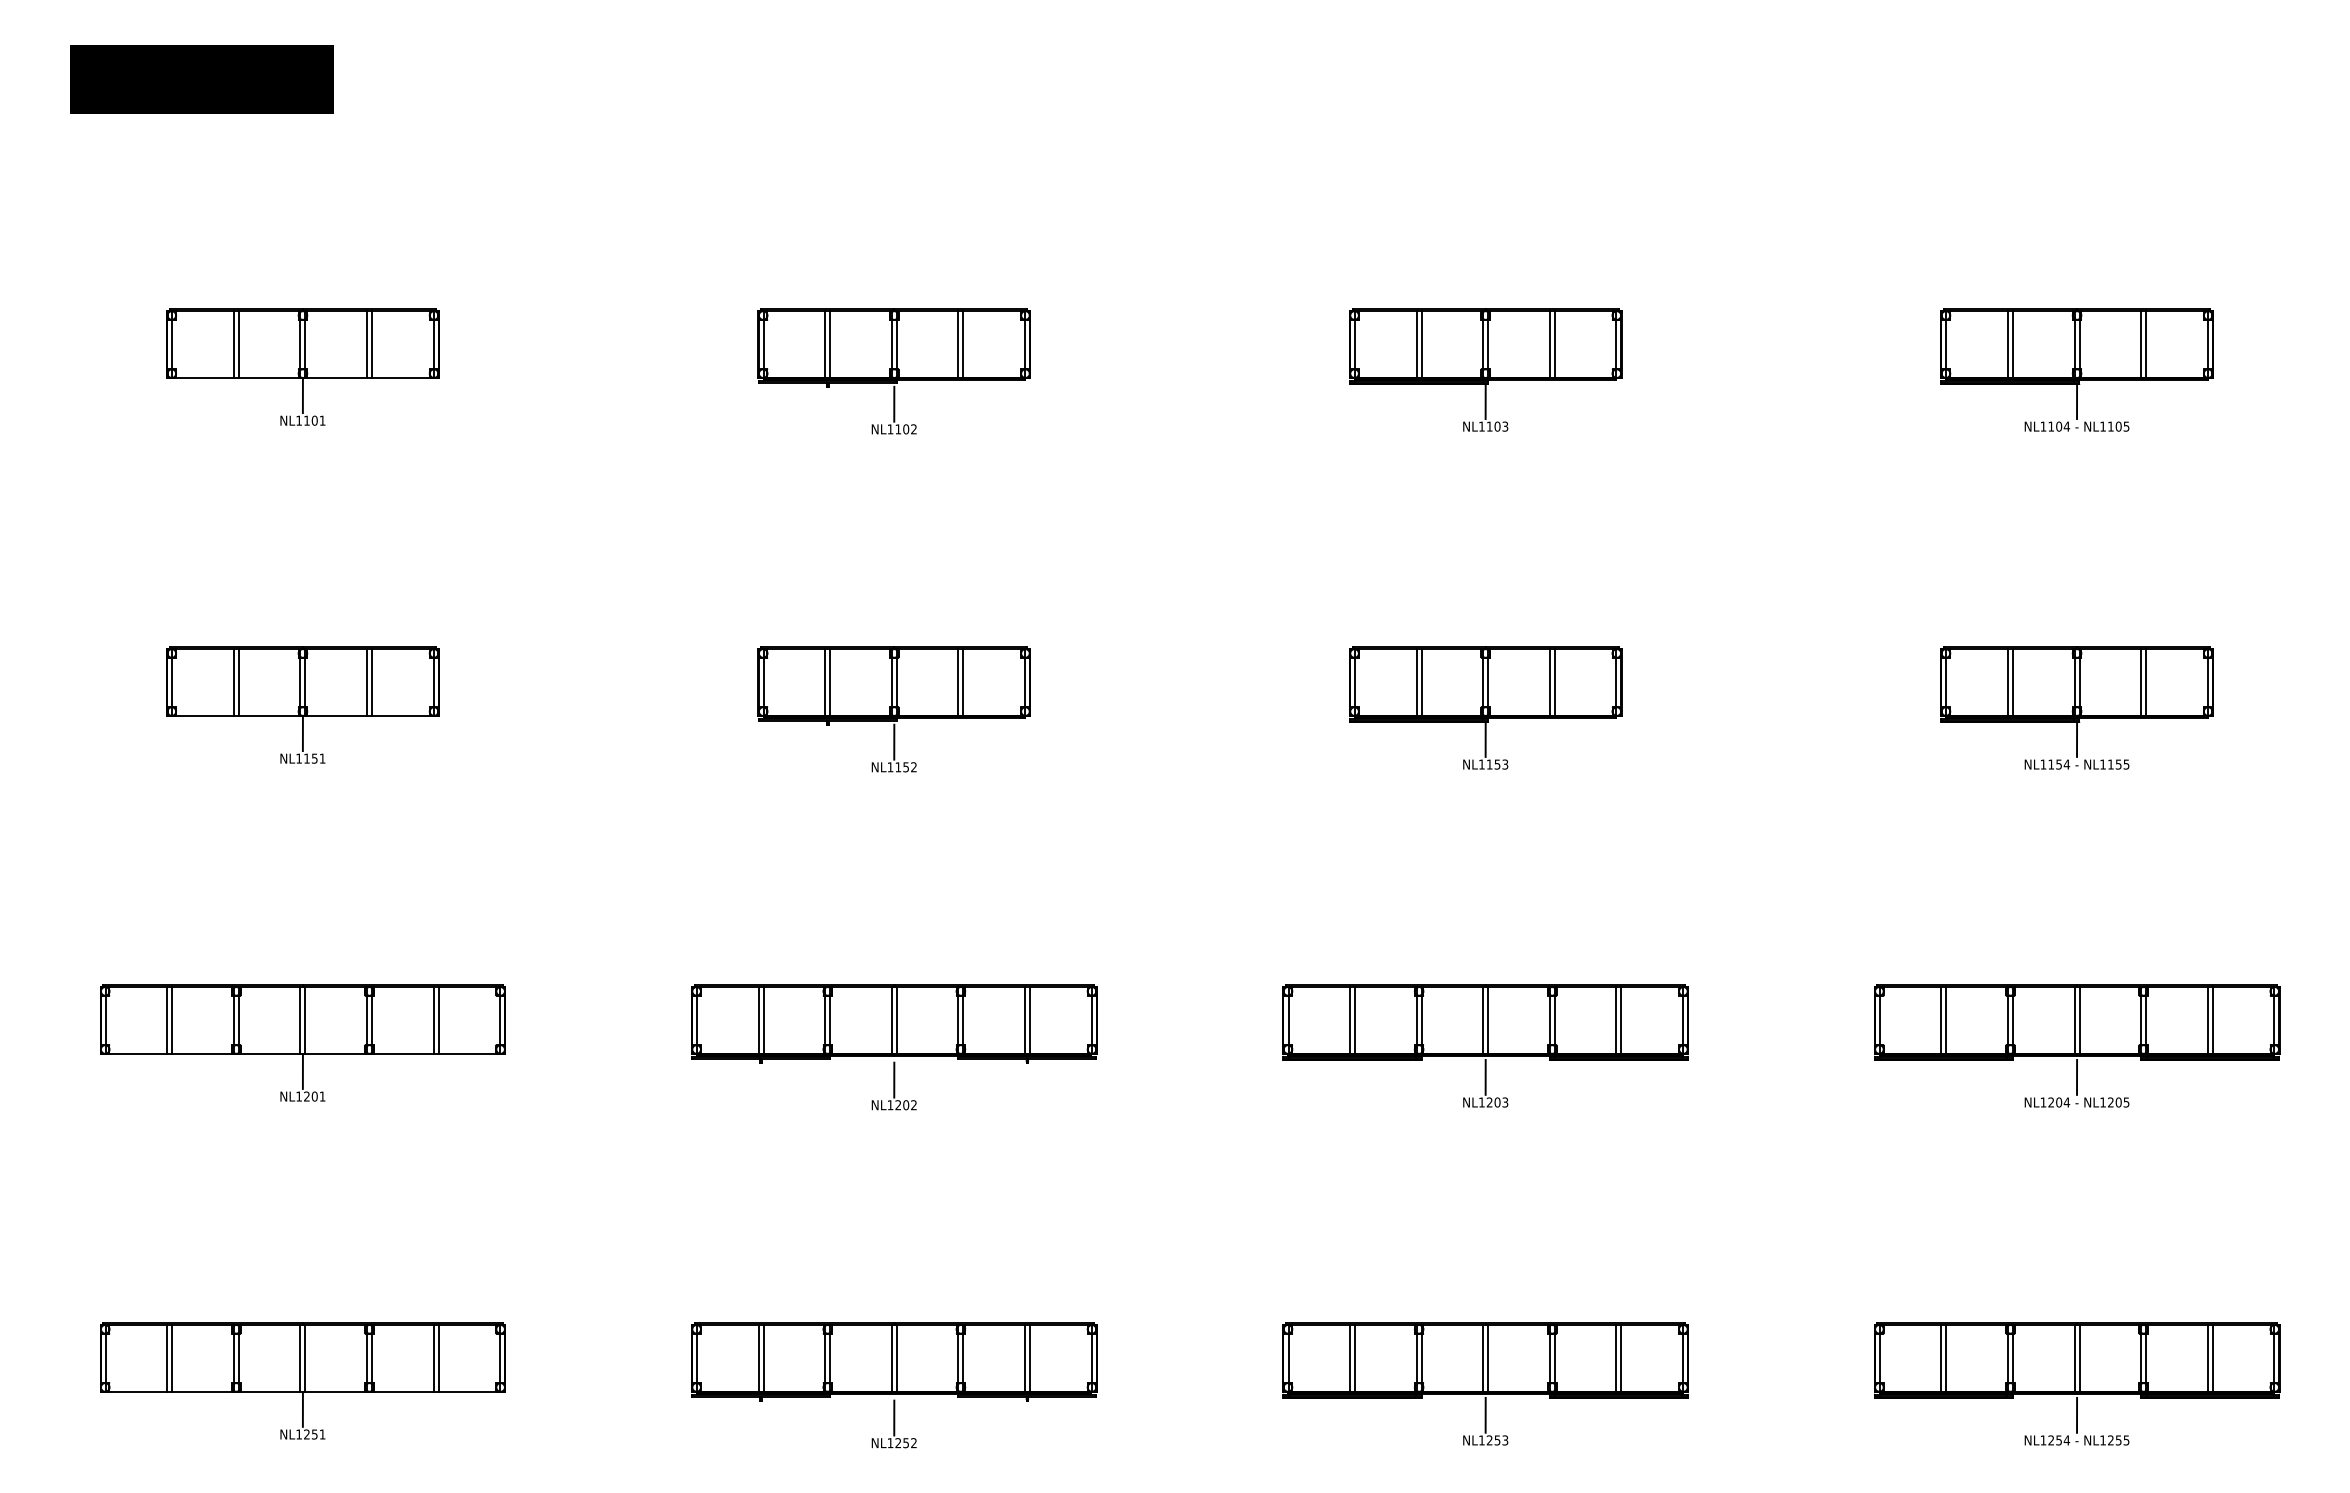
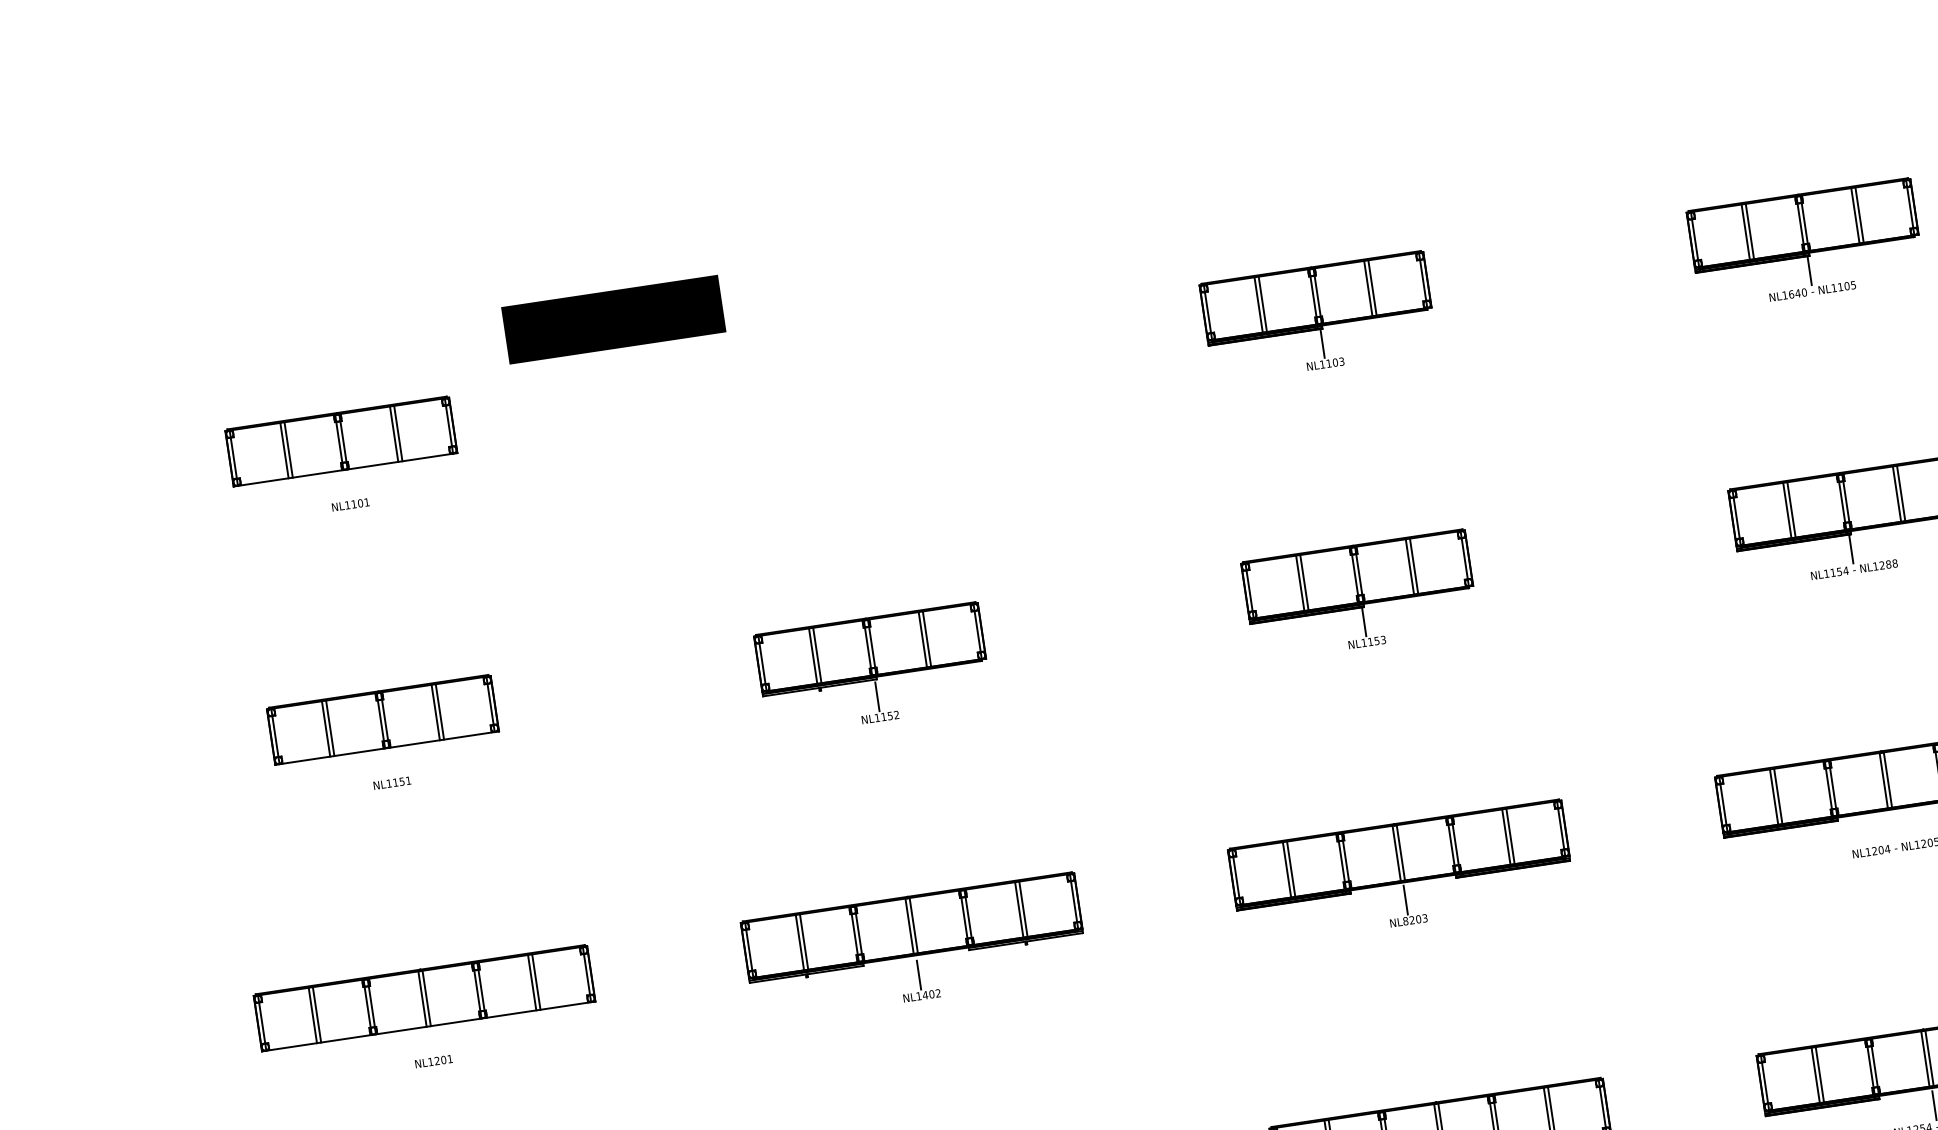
part: (201, 79) -> (613, 319), moved
part: (893, 371) -> (831, 391), removed
line: (302, 395) -> (347, 484), removed
text: (2059, 426) -> (1798, 293), NL1104 -> NL1640
line: (302, 733) -> (388, 762), removed
text: (2118, 764) -> (1888, 564), NL1155 -> NL1288
line: (302, 1071) -> (430, 1040), removed
line: (2077, 1076) -> (1893, 826), removed
text: (1481, 1102) -> (1405, 921), NL1203 -> NL8203
text: (898, 1105) -> (925, 995), NL1202 -> NL1402

